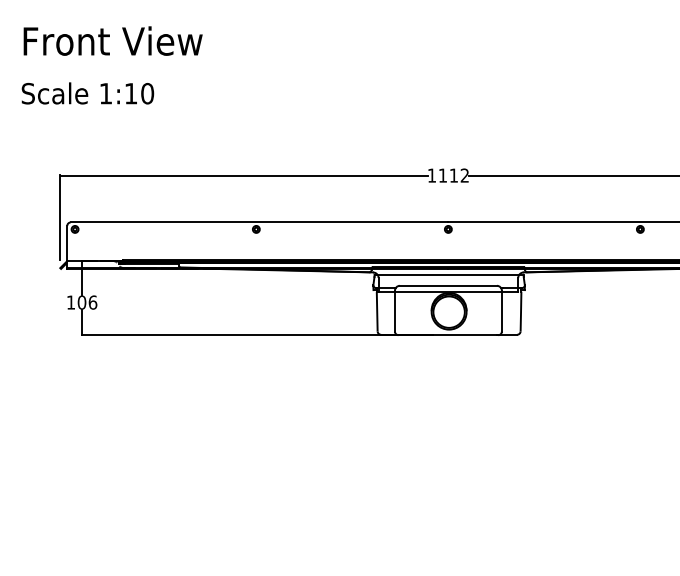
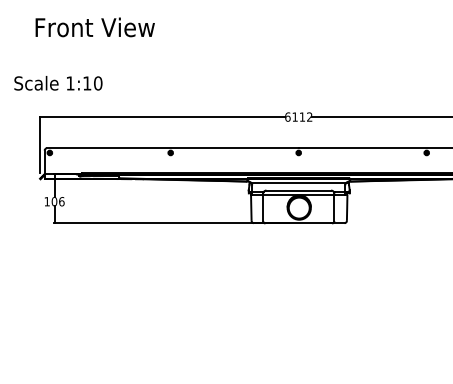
text: (112, 41) -> (94, 27), moved
text: (88, 93) -> (58, 83), moved
text: (431, 174) -> (287, 116), 1112 -> 6112

